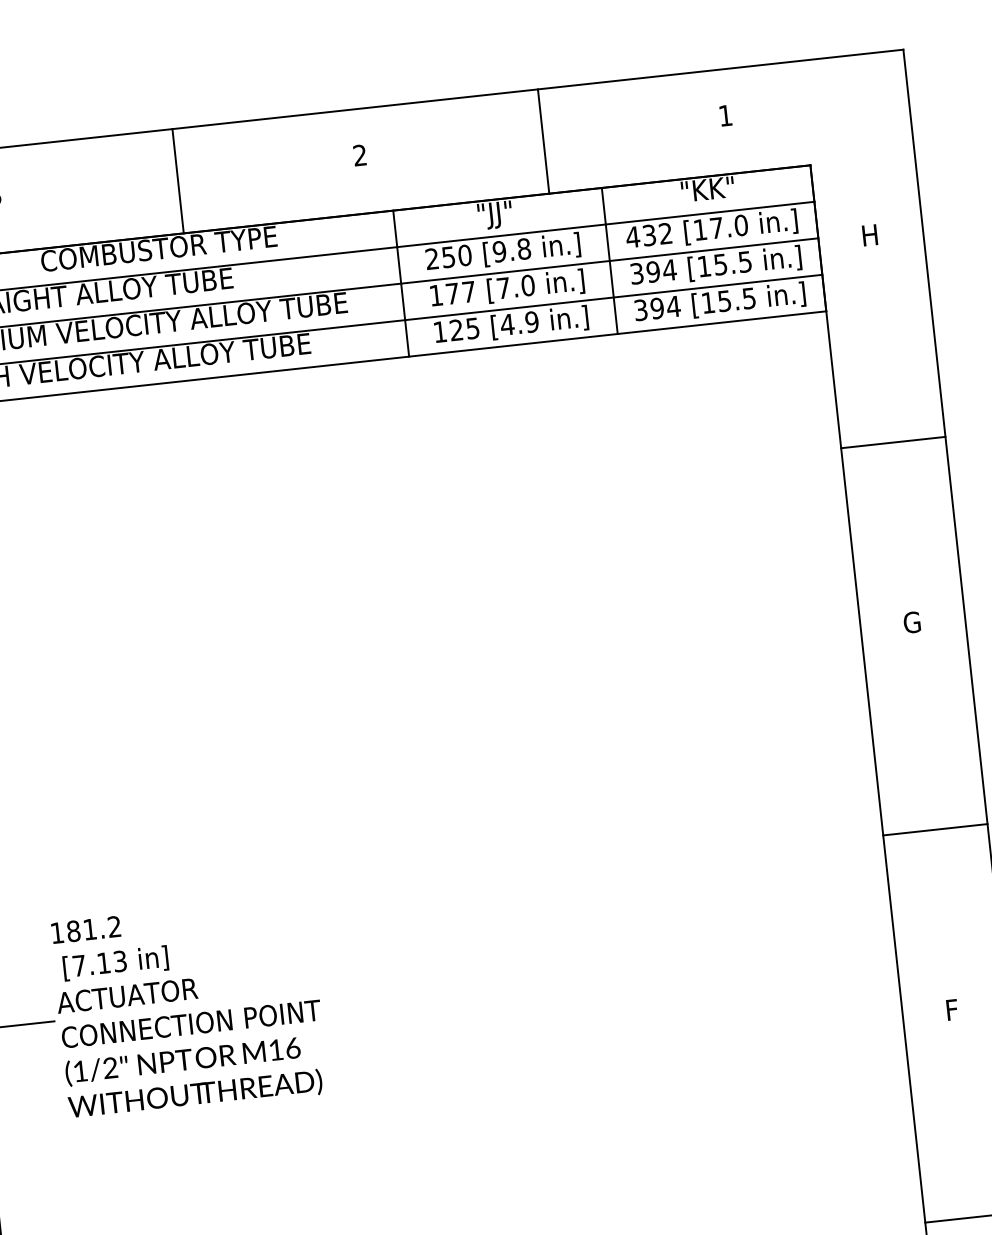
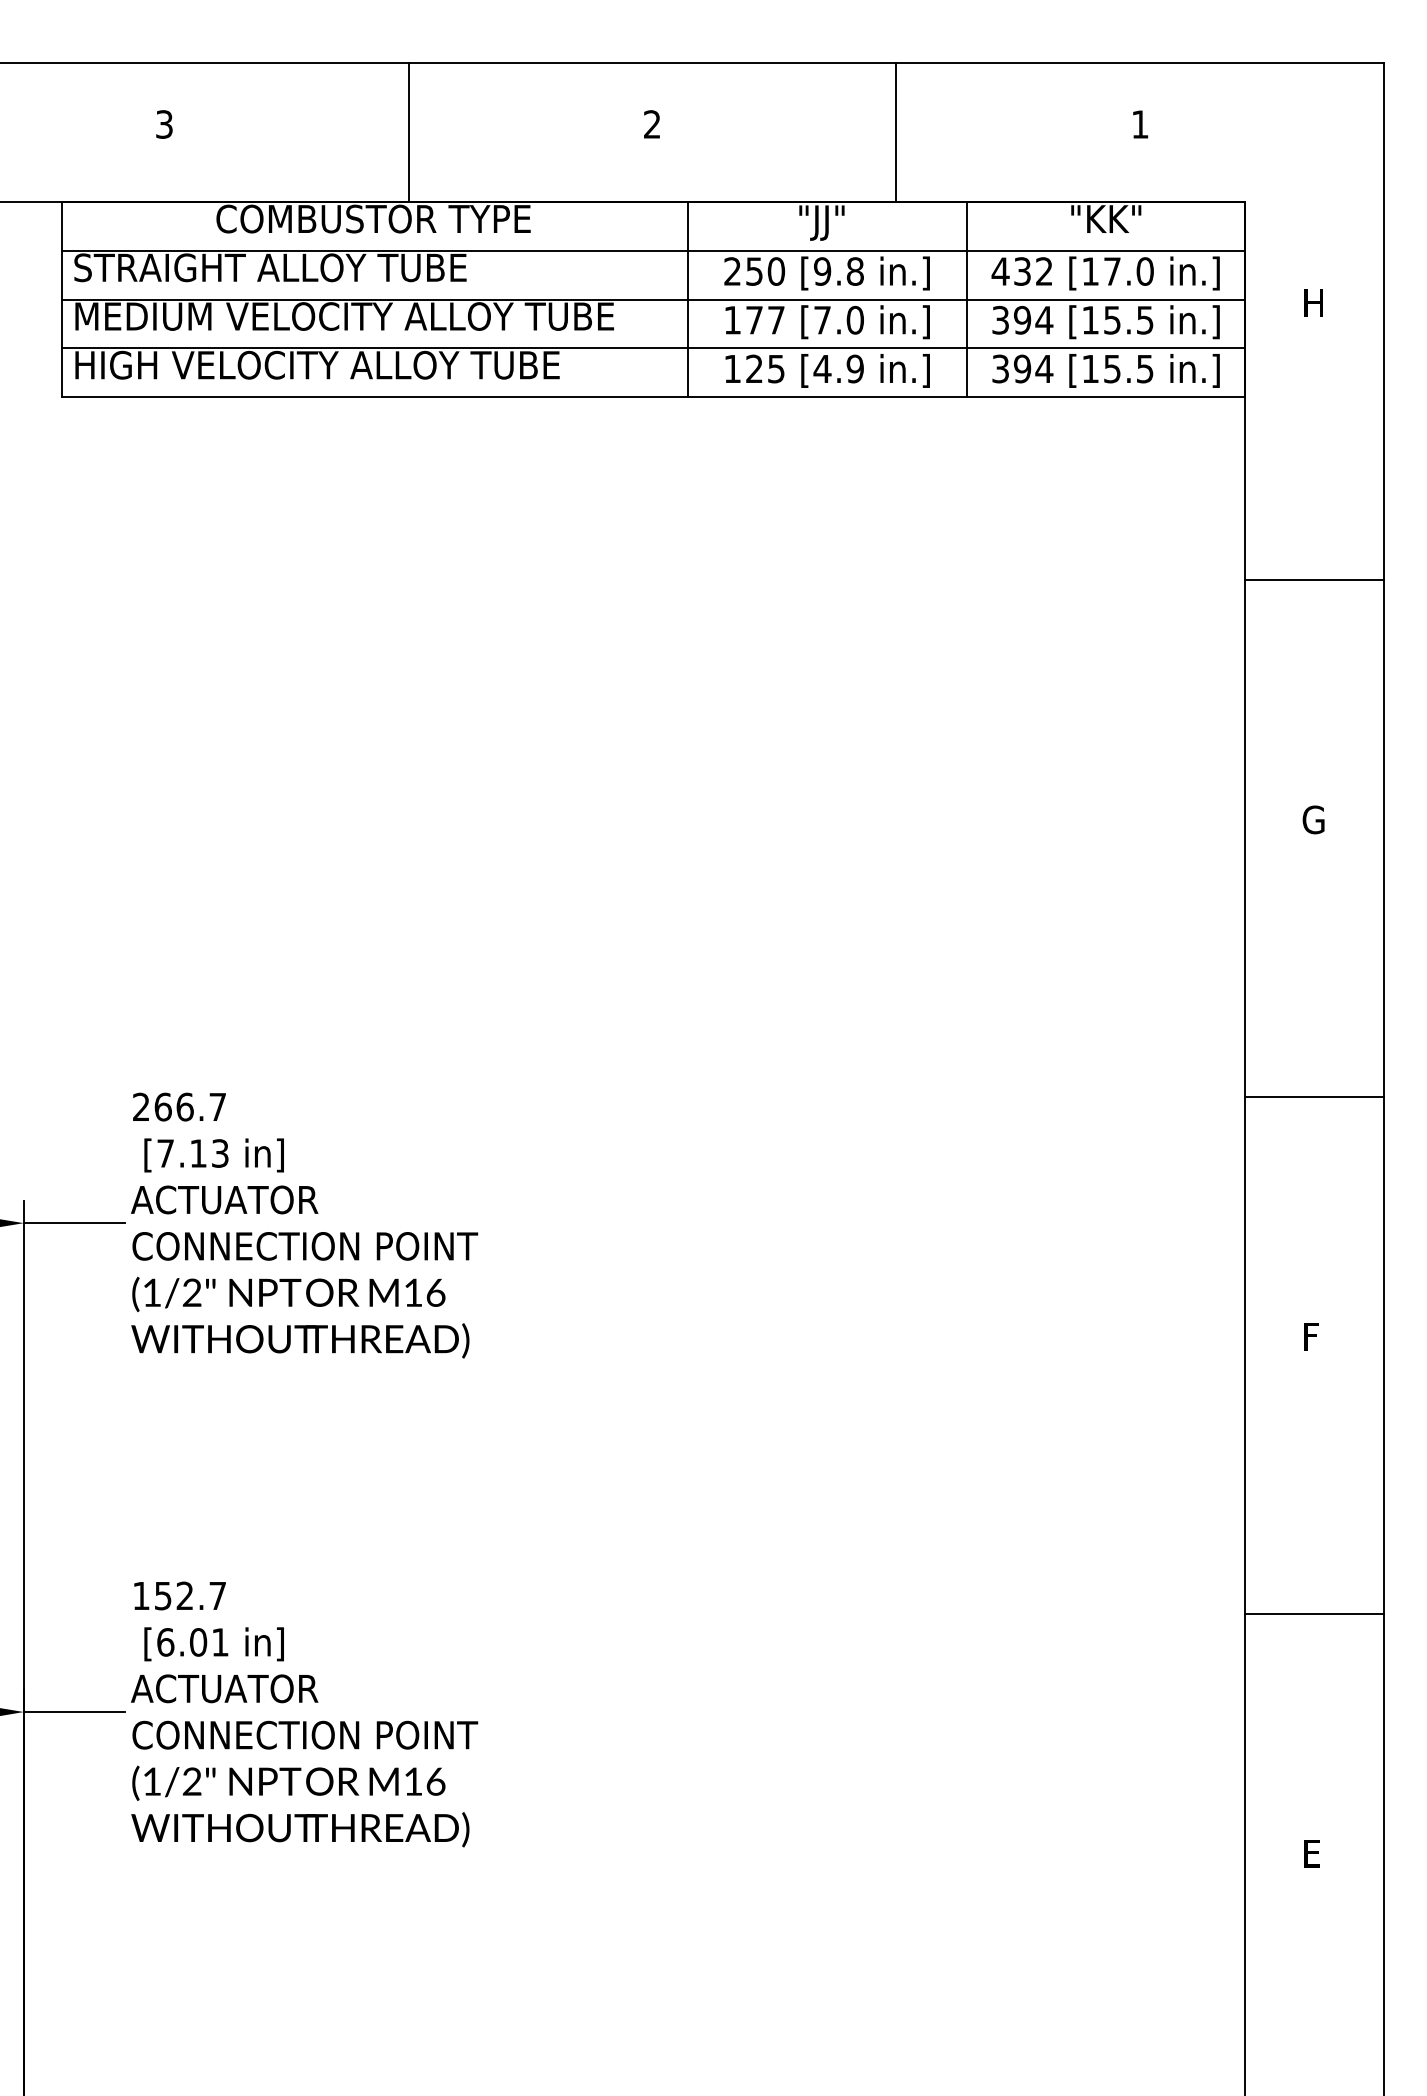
text: (85, 929) -> (179, 1106), 181.2 -> 266.7

